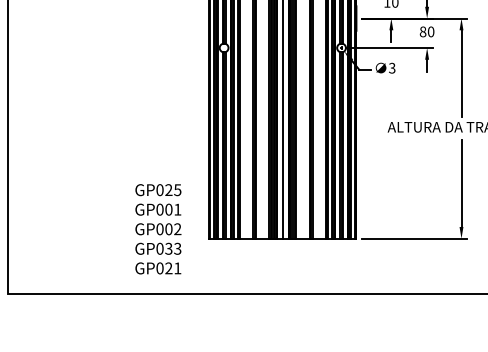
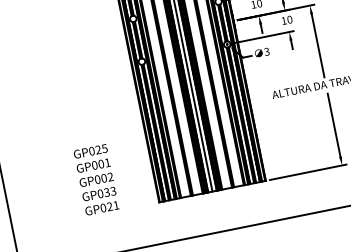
text: (422, 31) -> (283, 20), 80 -> 10
text: (158, 229) -> (96, 180), moved

